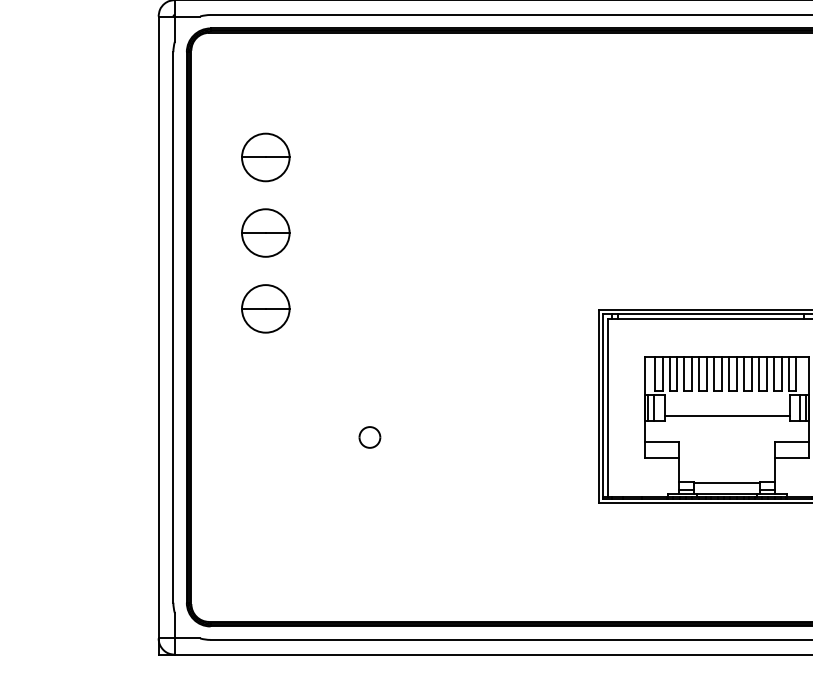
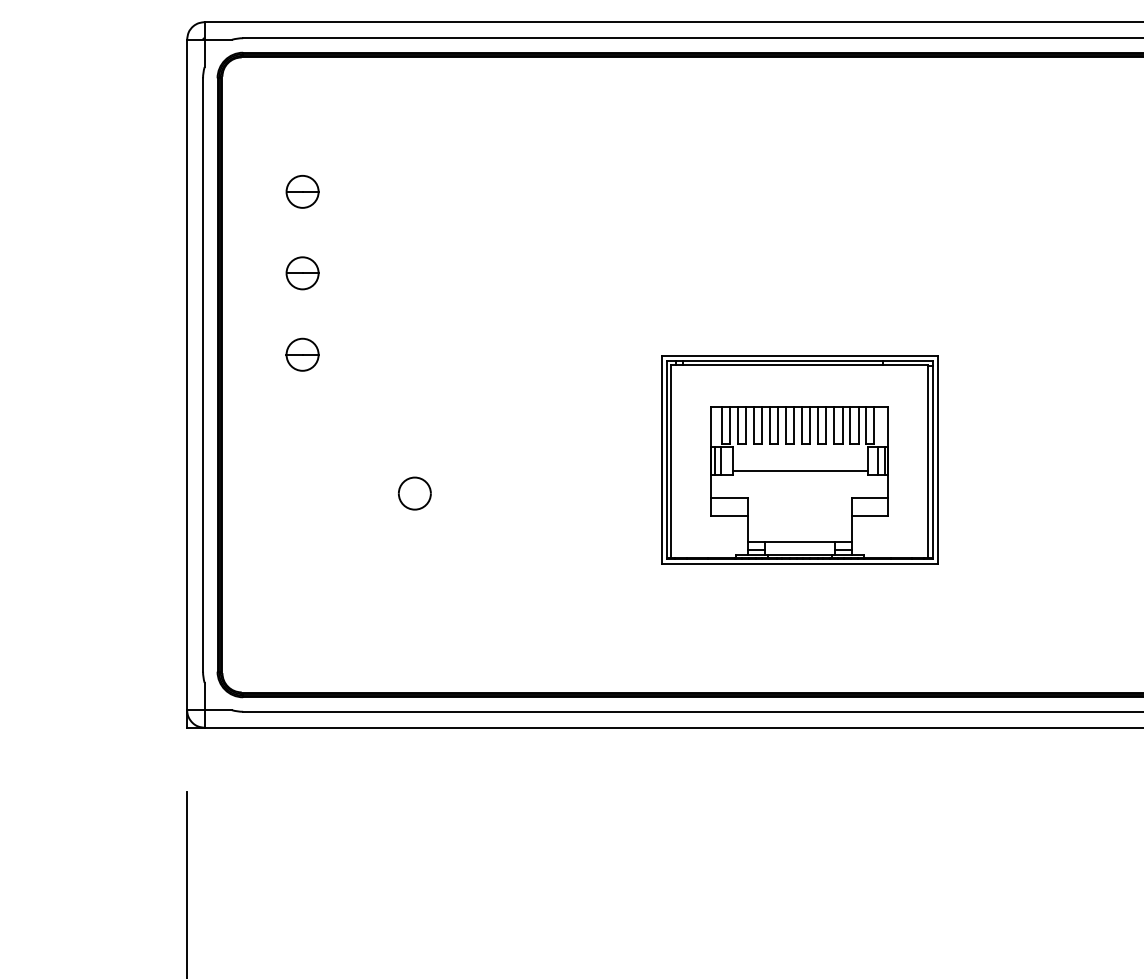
part: (265, 157) -> (302, 191), size x0.62
part: (265, 233) -> (302, 273), size x0.62
part: (265, 308) -> (302, 354), size x0.62
part: (369, 437) -> (414, 493), size x1.43

